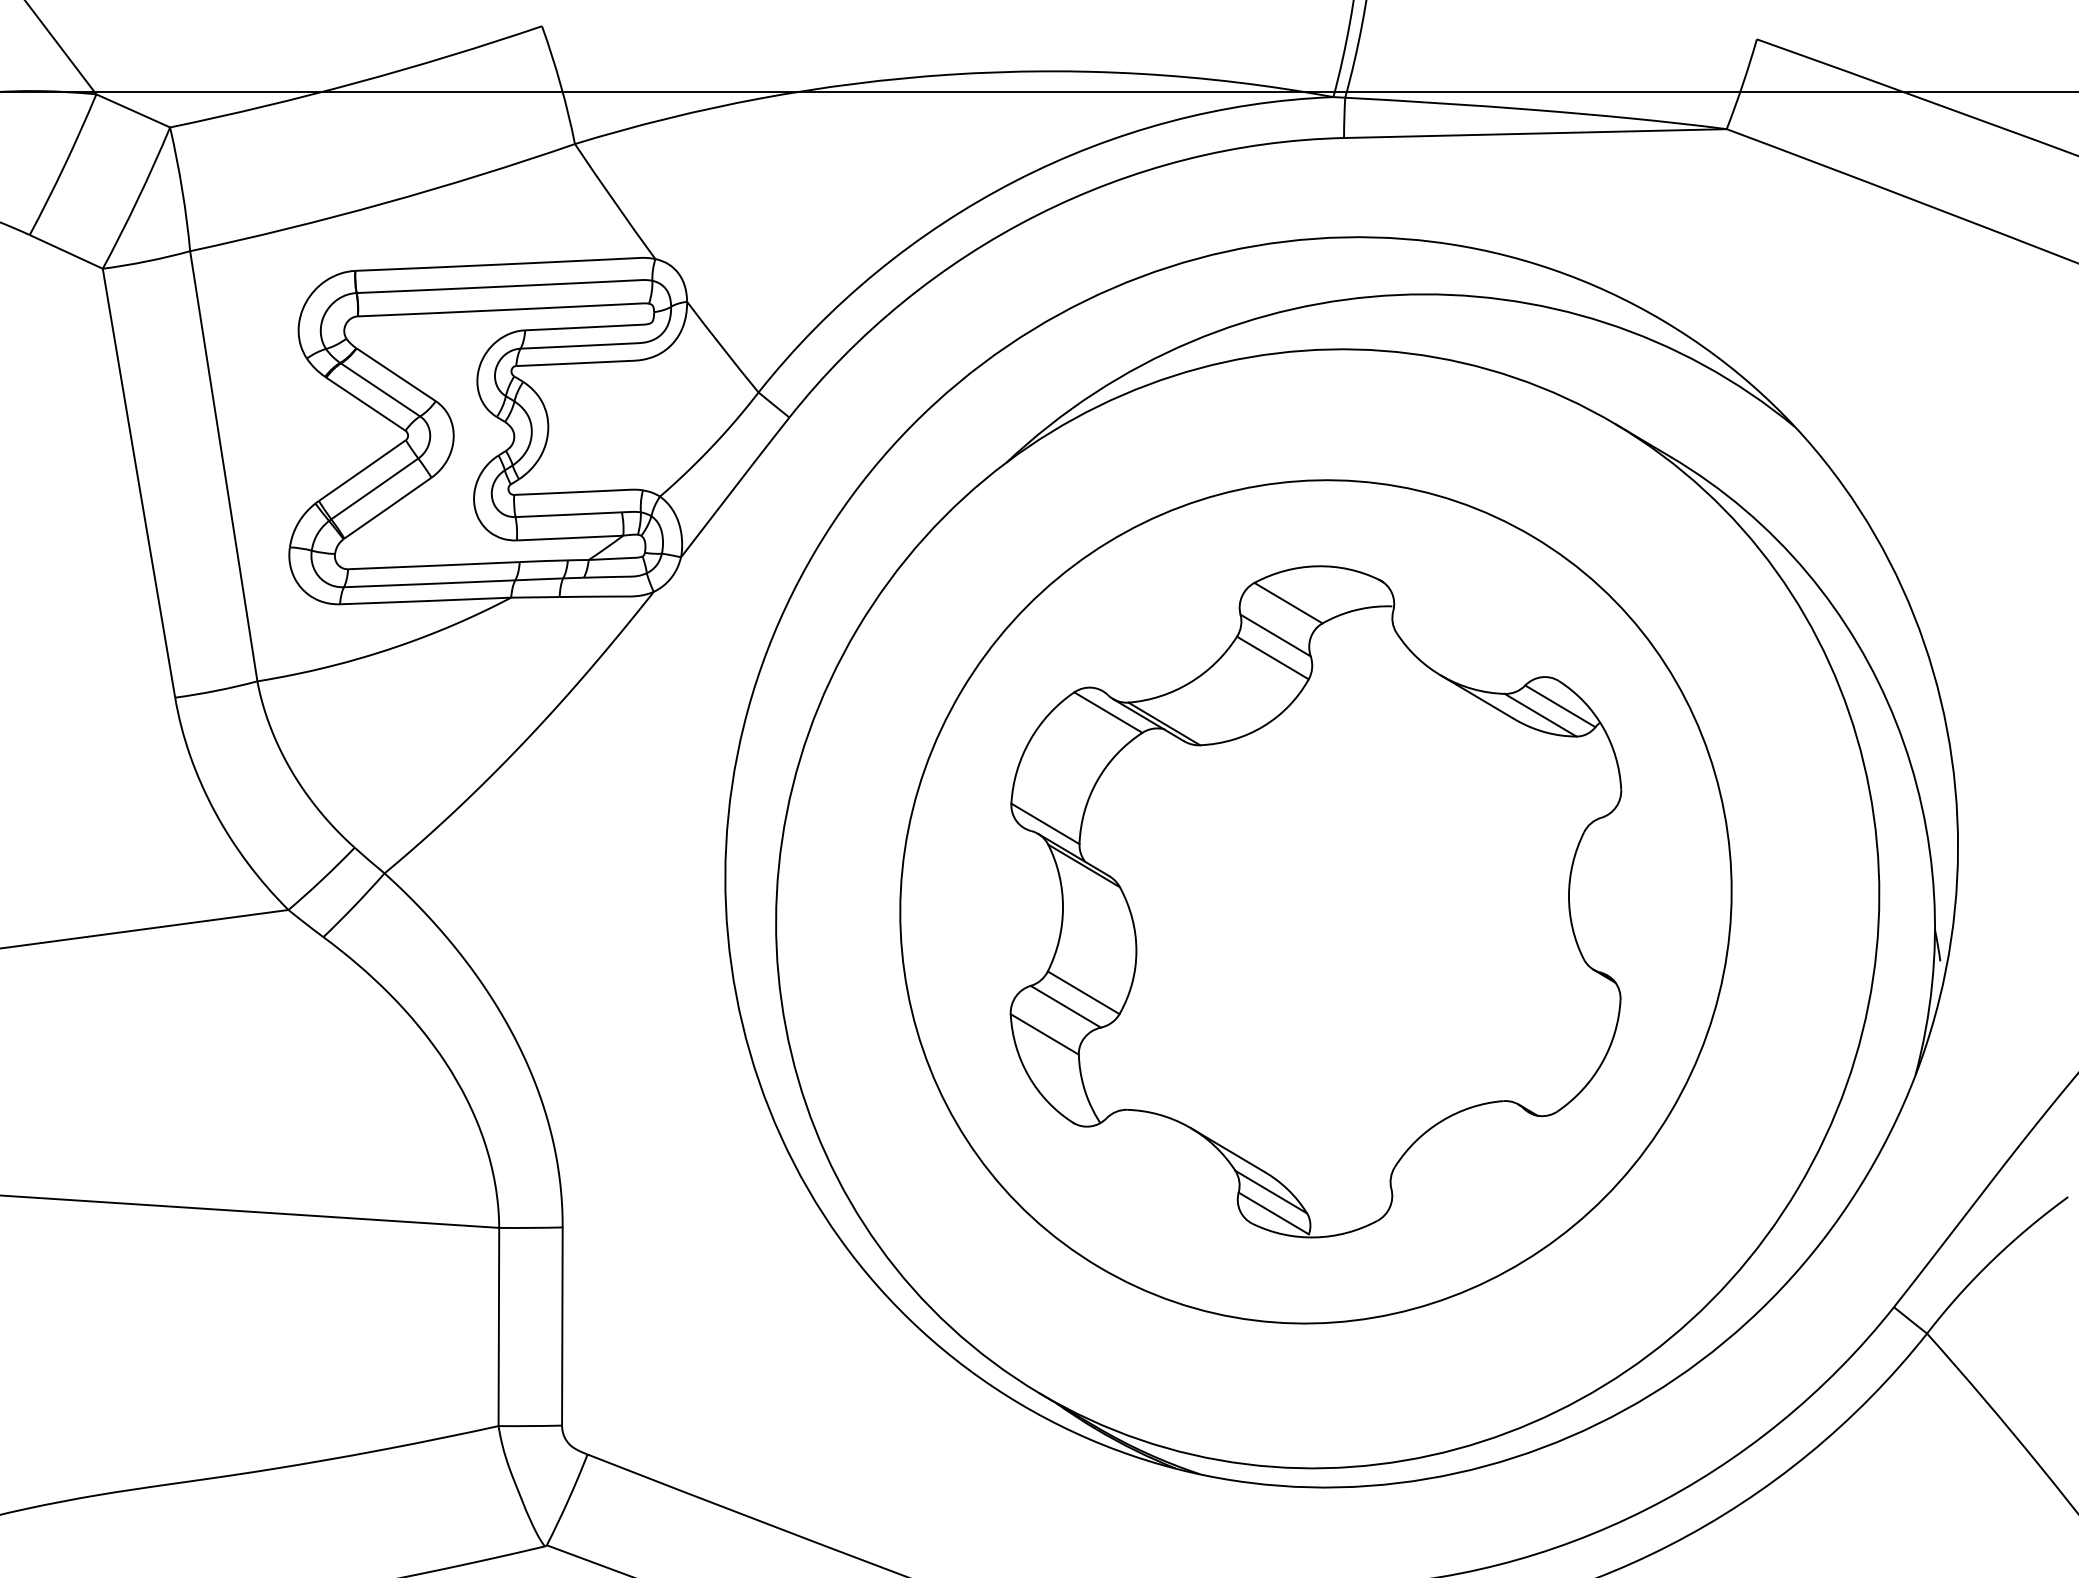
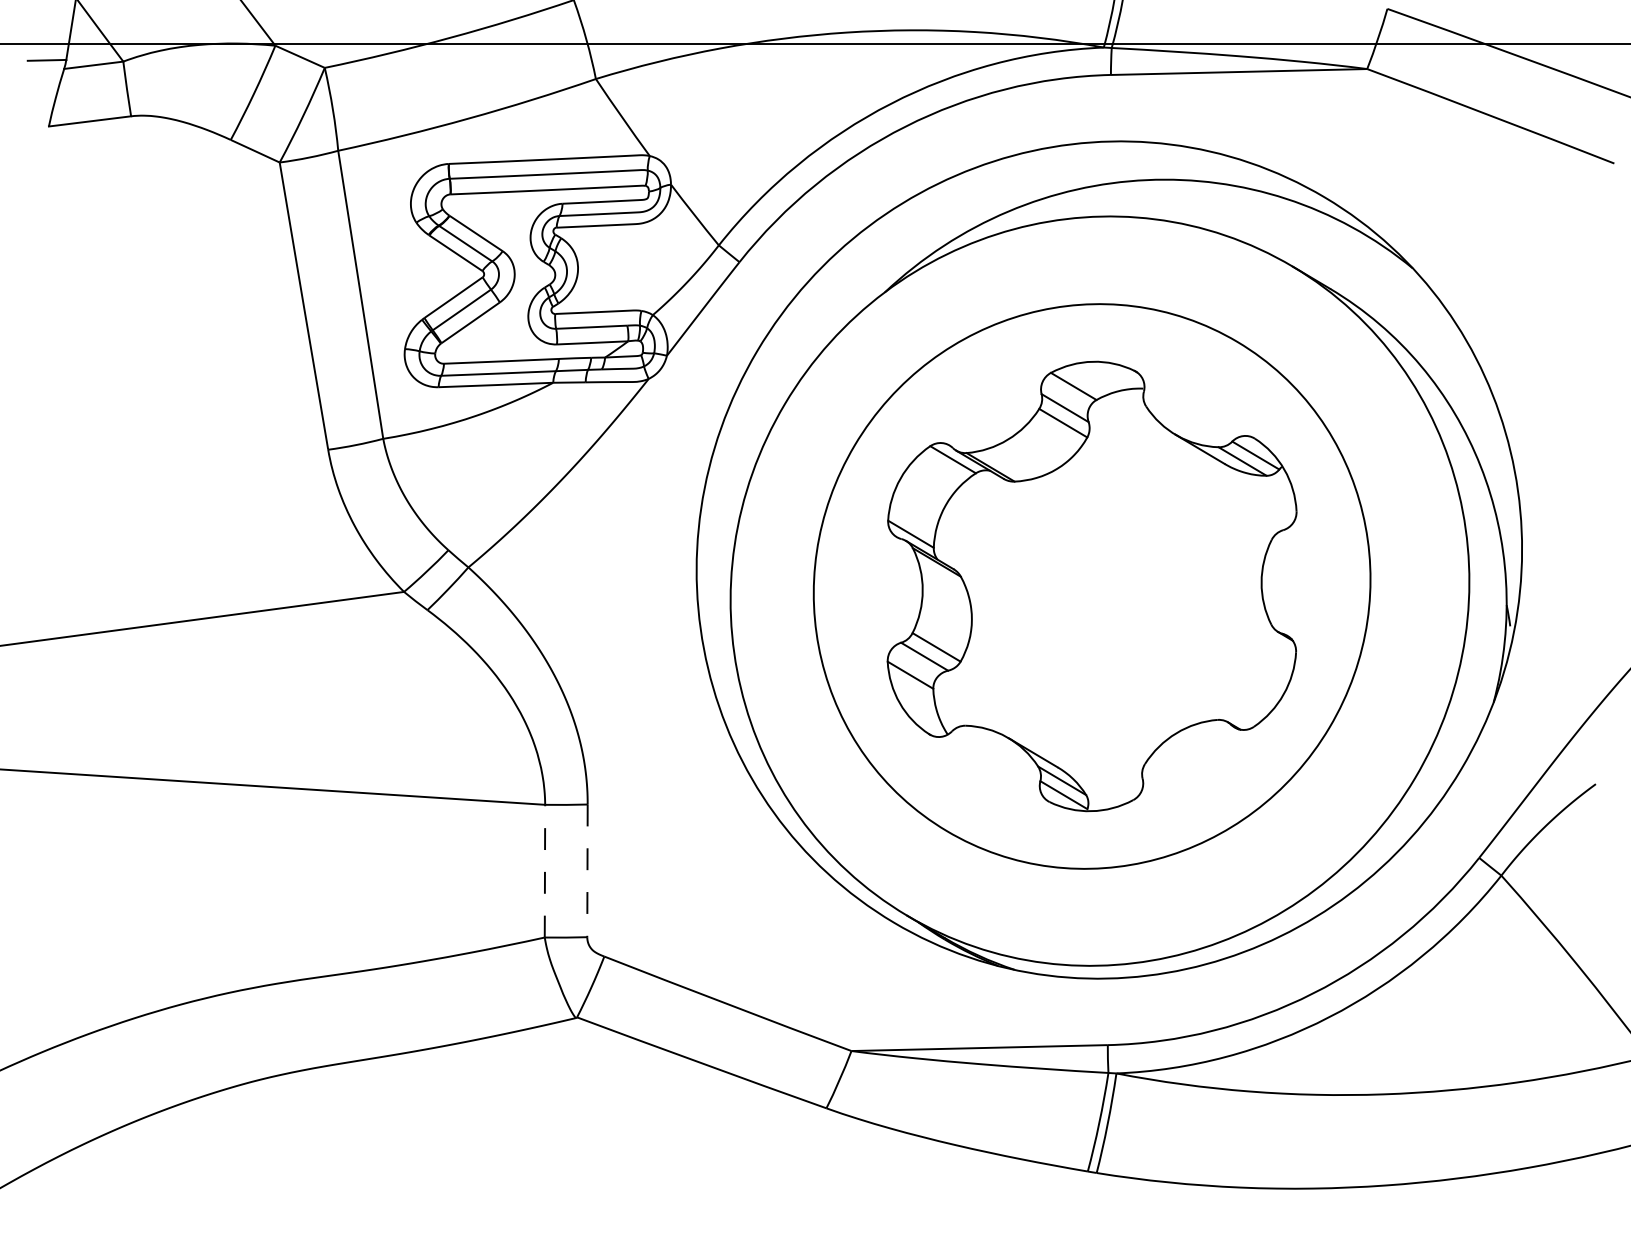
line: (498, 1325) -> (544, 870), solid -> dashed
line: (562, 1327) -> (587, 871), solid -> dashed

